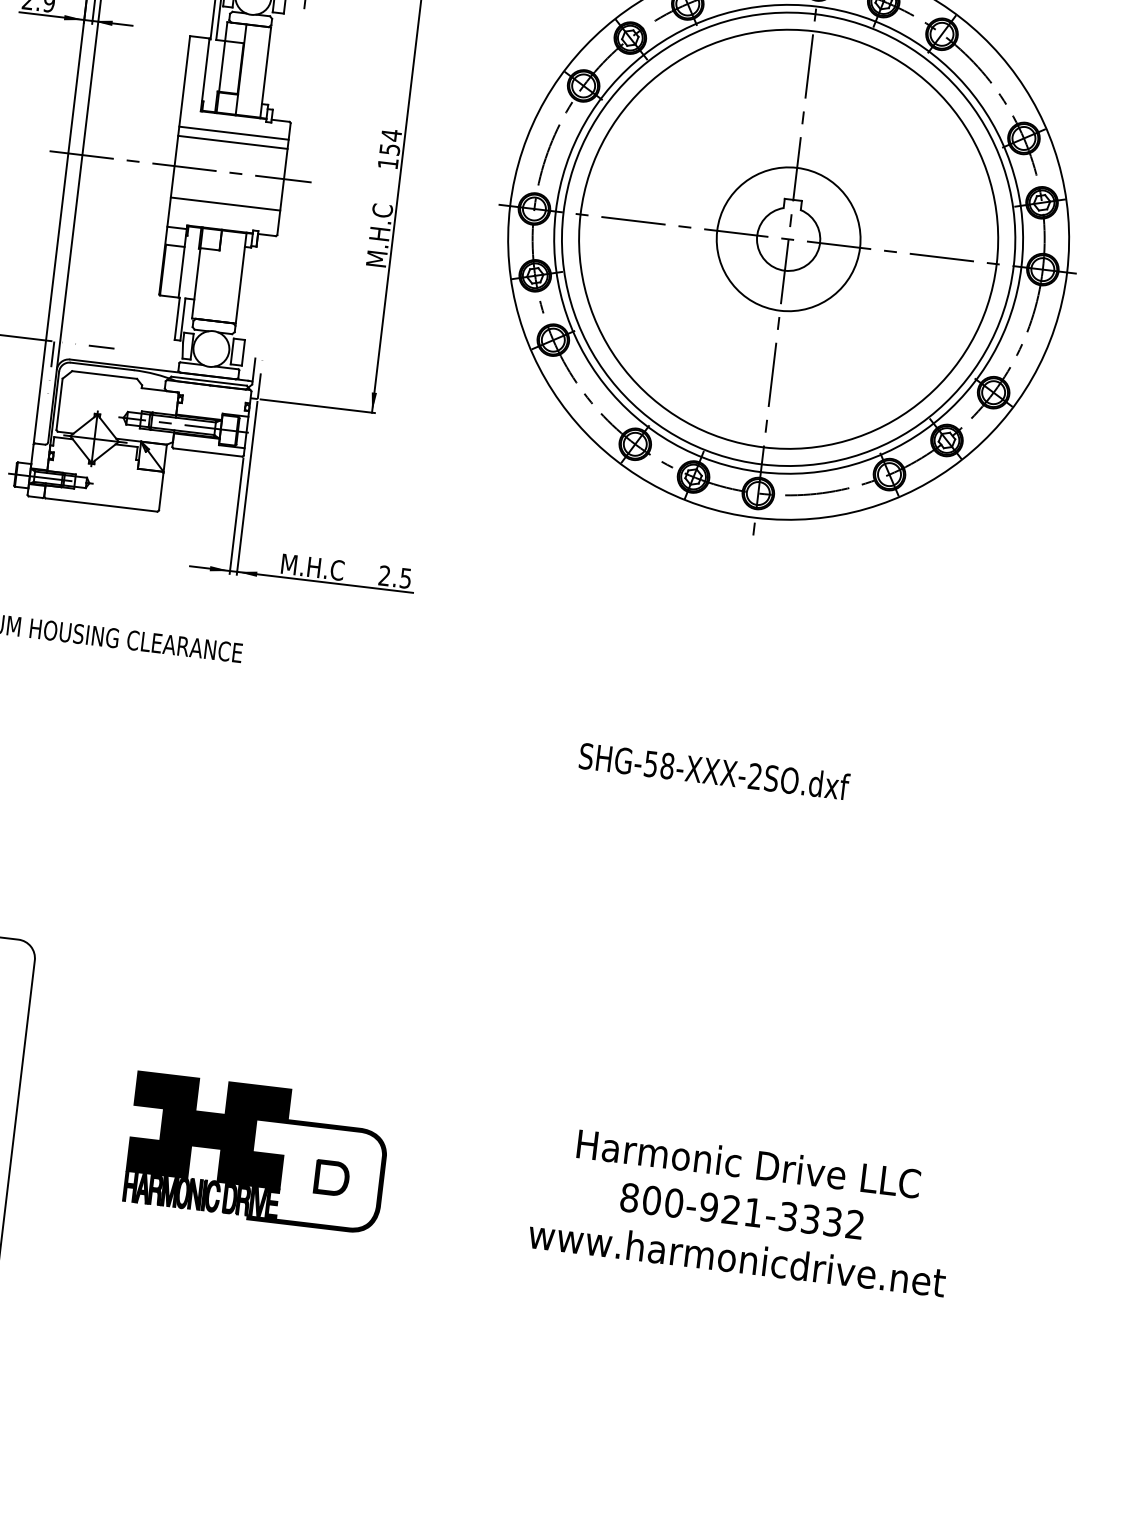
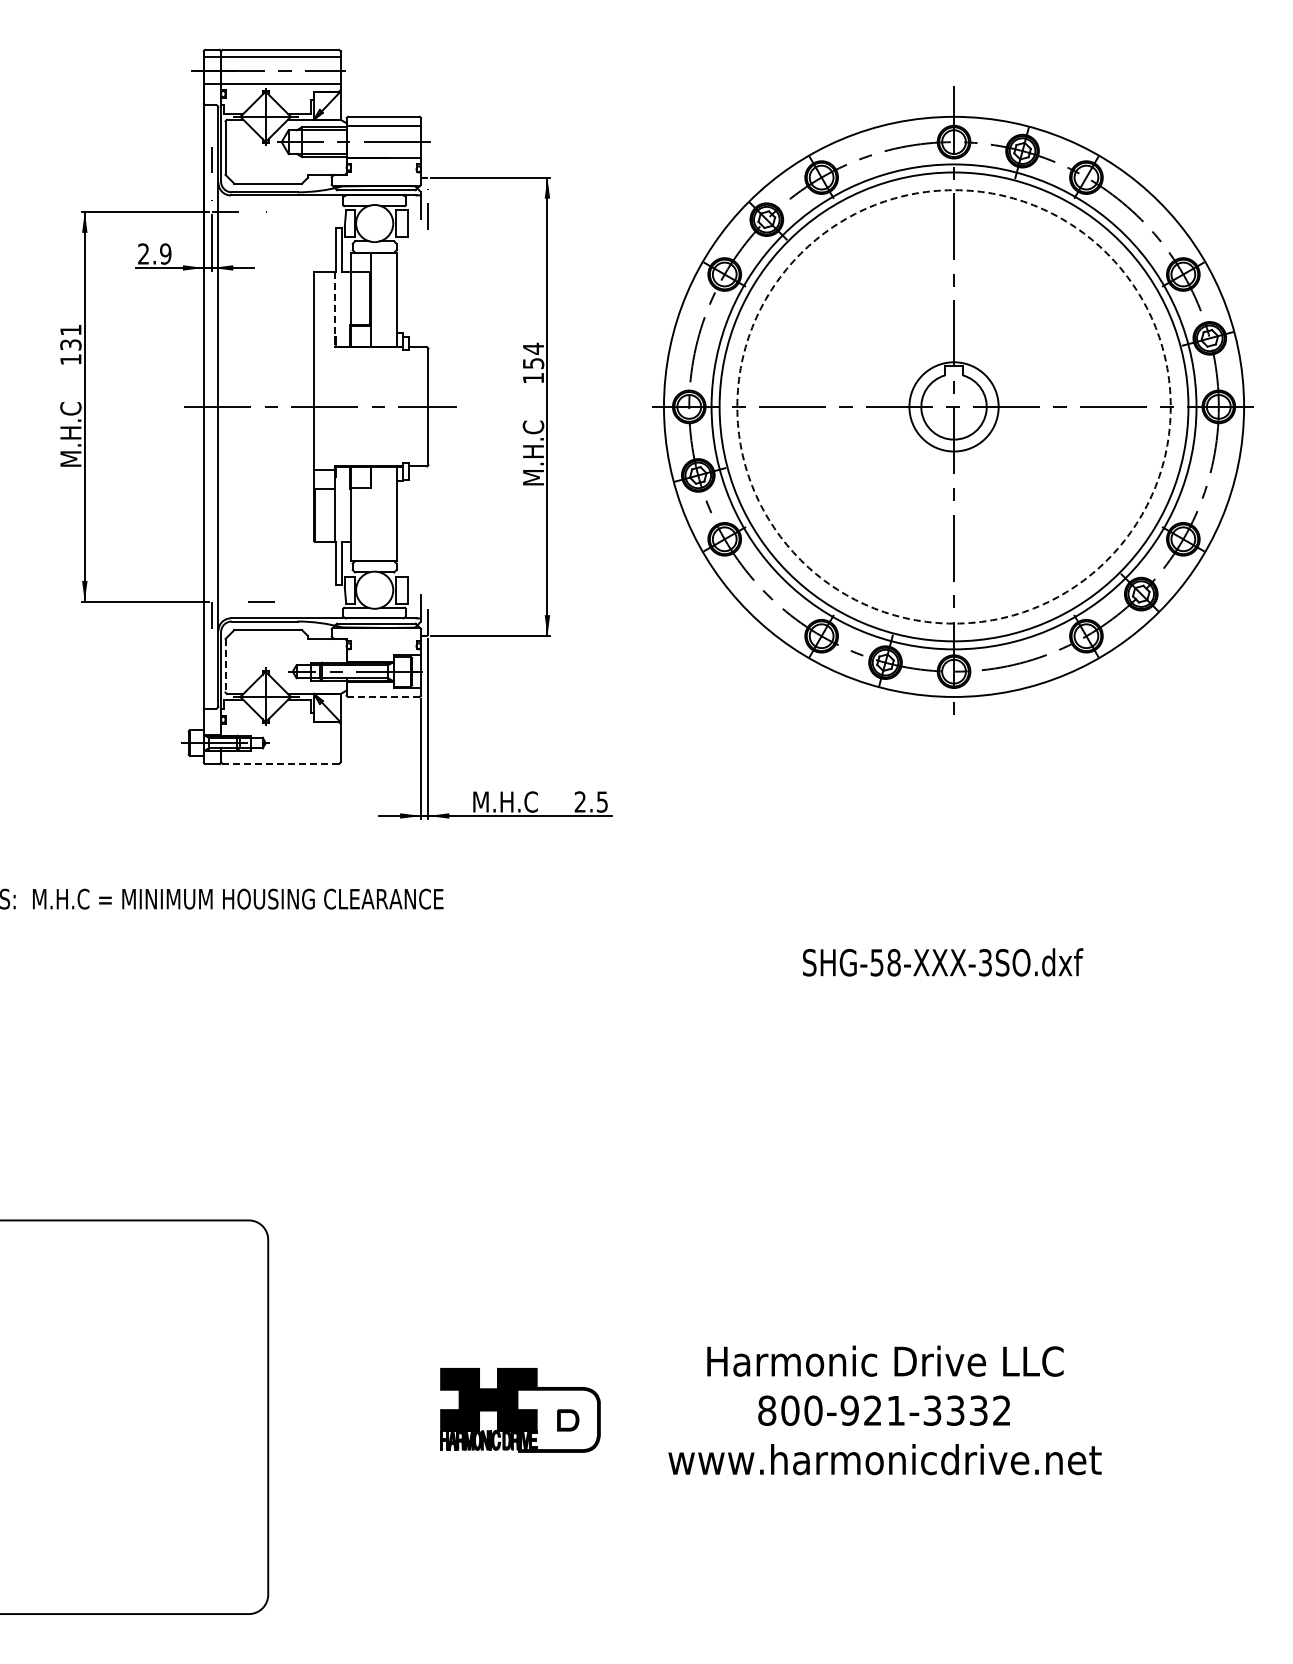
line: (204, 74) -> (334, 309), solid -> dashed
line: (234, 132) -> (371, 365), removed
line: (232, 142) -> (371, 375), removed
line: (225, 203) -> (371, 439), removed
circle: (788, 238) -> (953, 406), size x0.6
circle: (788, 238) -> (953, 406), solid -> dashed
line: (59, 404) -> (225, 665), solid -> dashed
line: (207, 452) -> (383, 696), solid -> dashed
line: (101, 504) -> (280, 763), solid -> dashed
text: (755, 776) -> (985, 962), SHG-58-XXX-2SO.dxf -> SHG-58-XXX-3SO.dxf
part: (257, 1153) -> (520, 1410), size x0.6
text: (742, 1211) -> (884, 1410), moved

